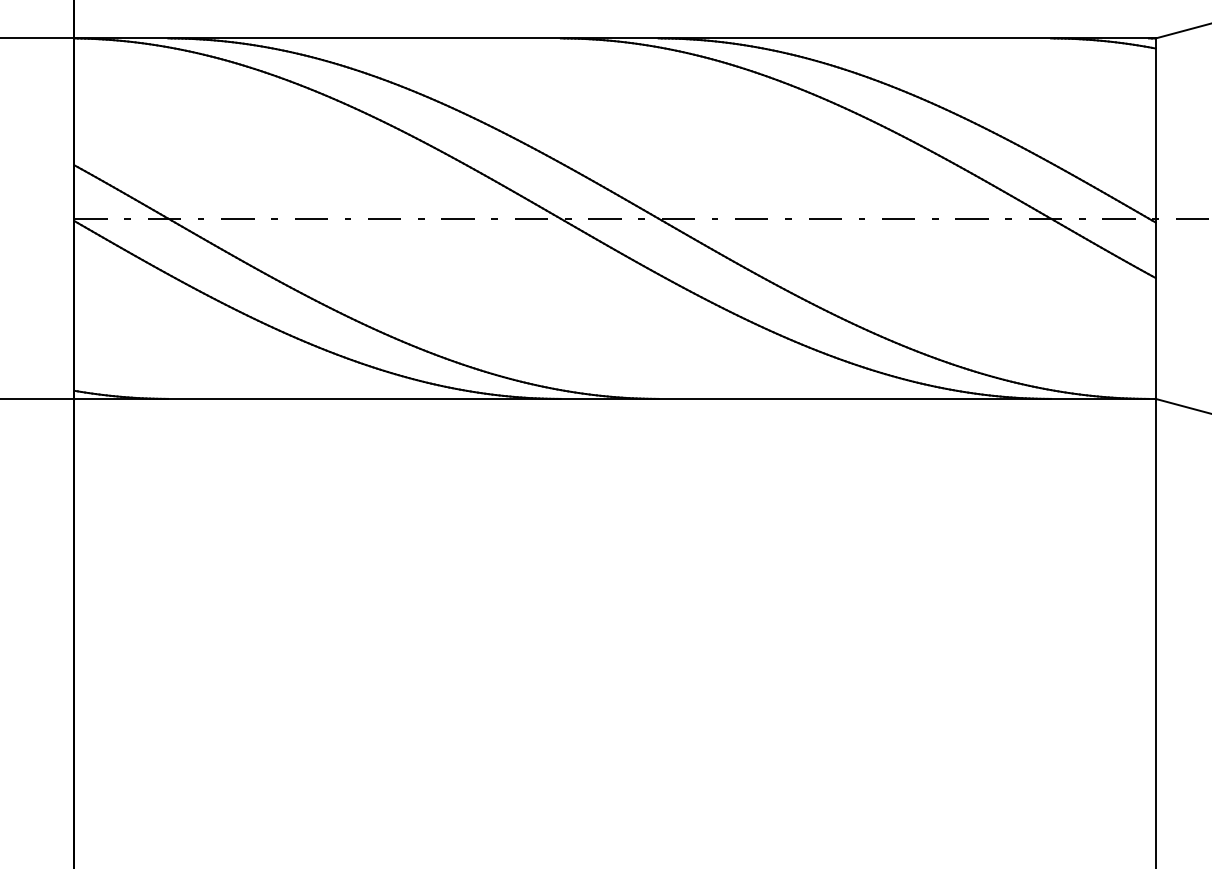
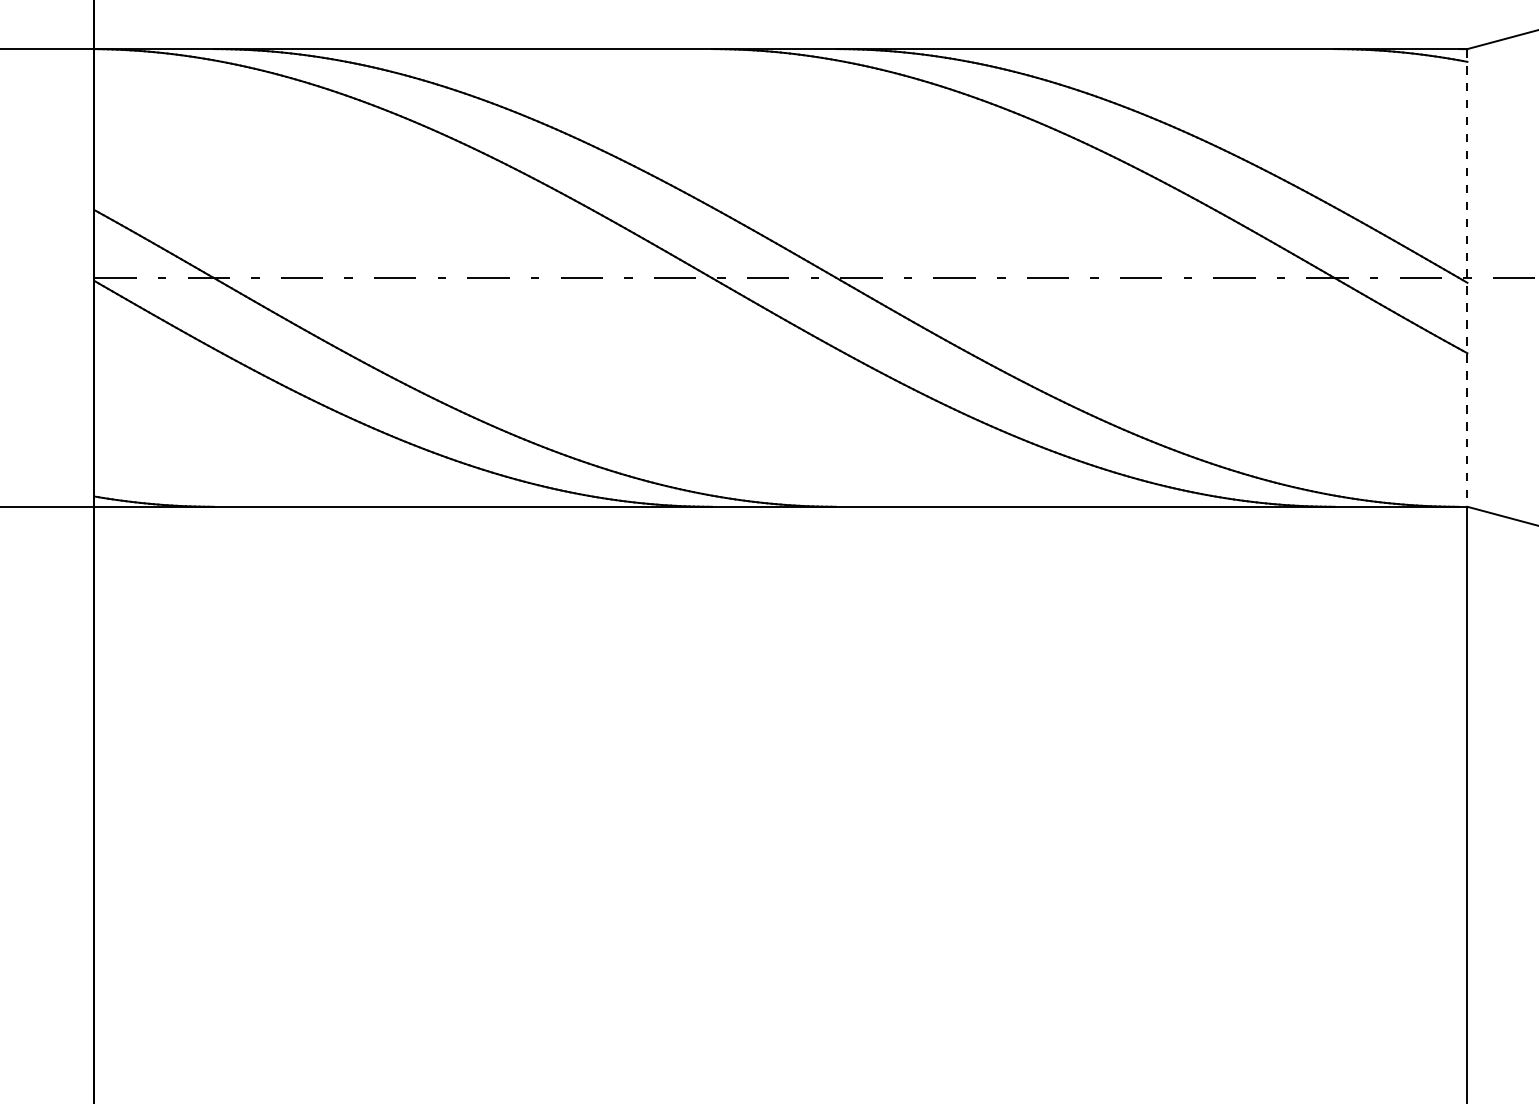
line: (1155, 218) -> (1467, 277), solid -> dashed

